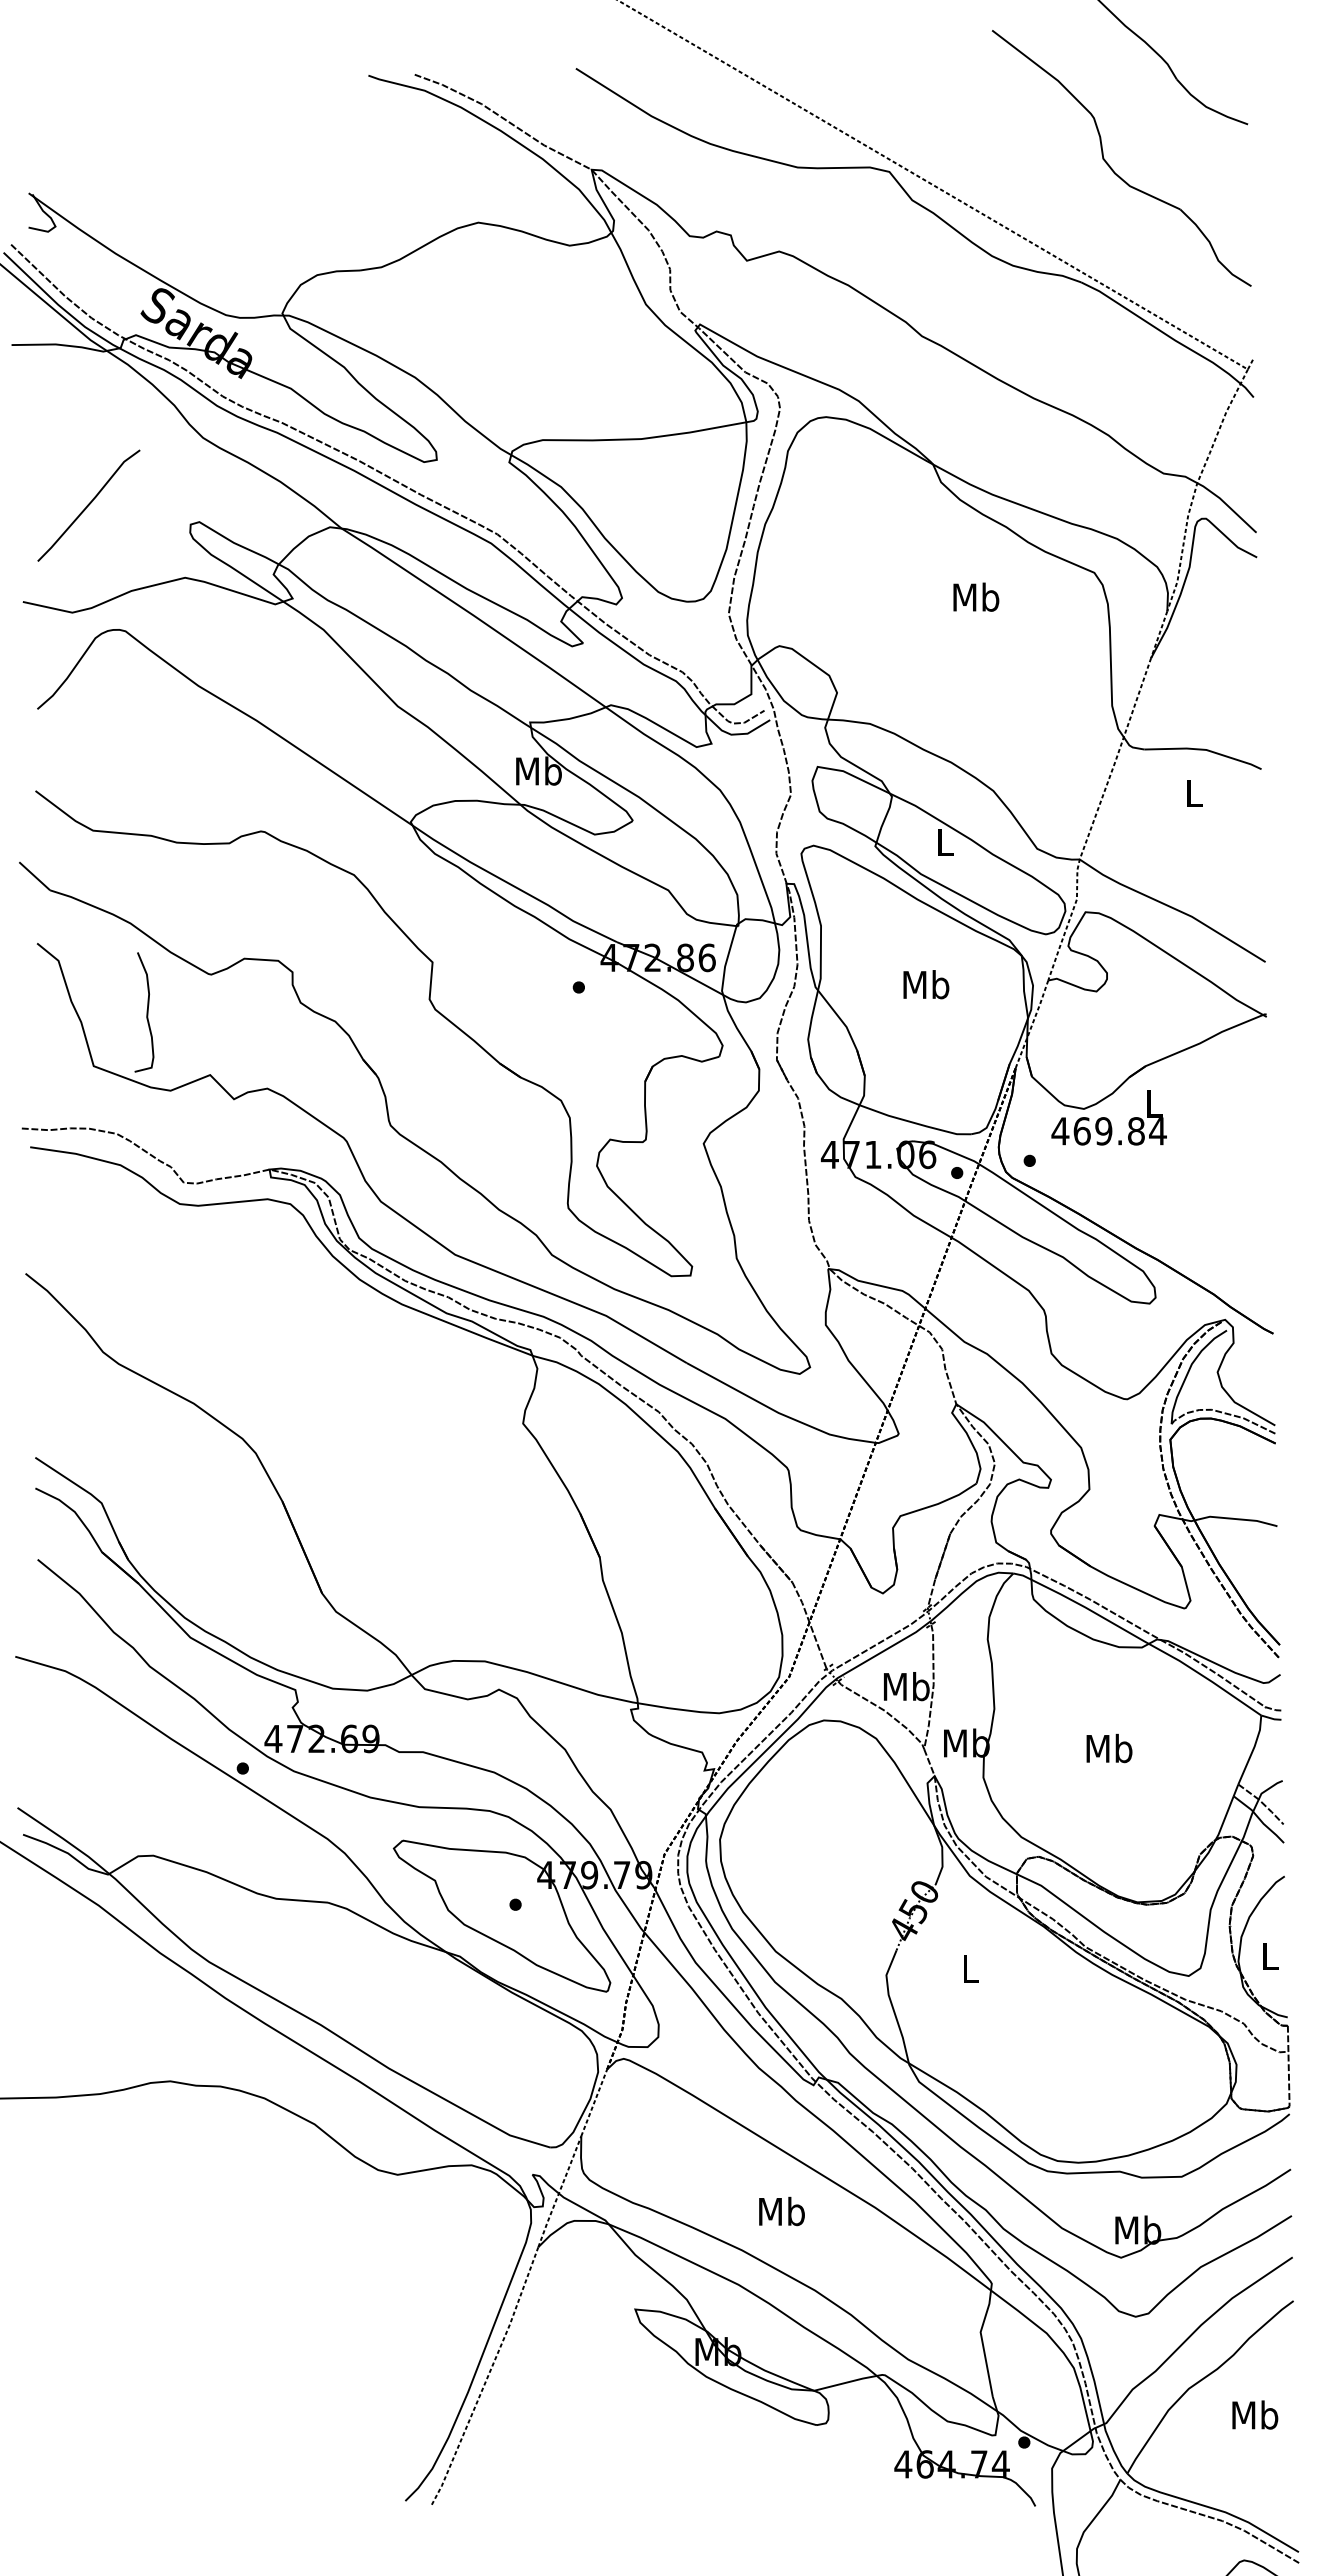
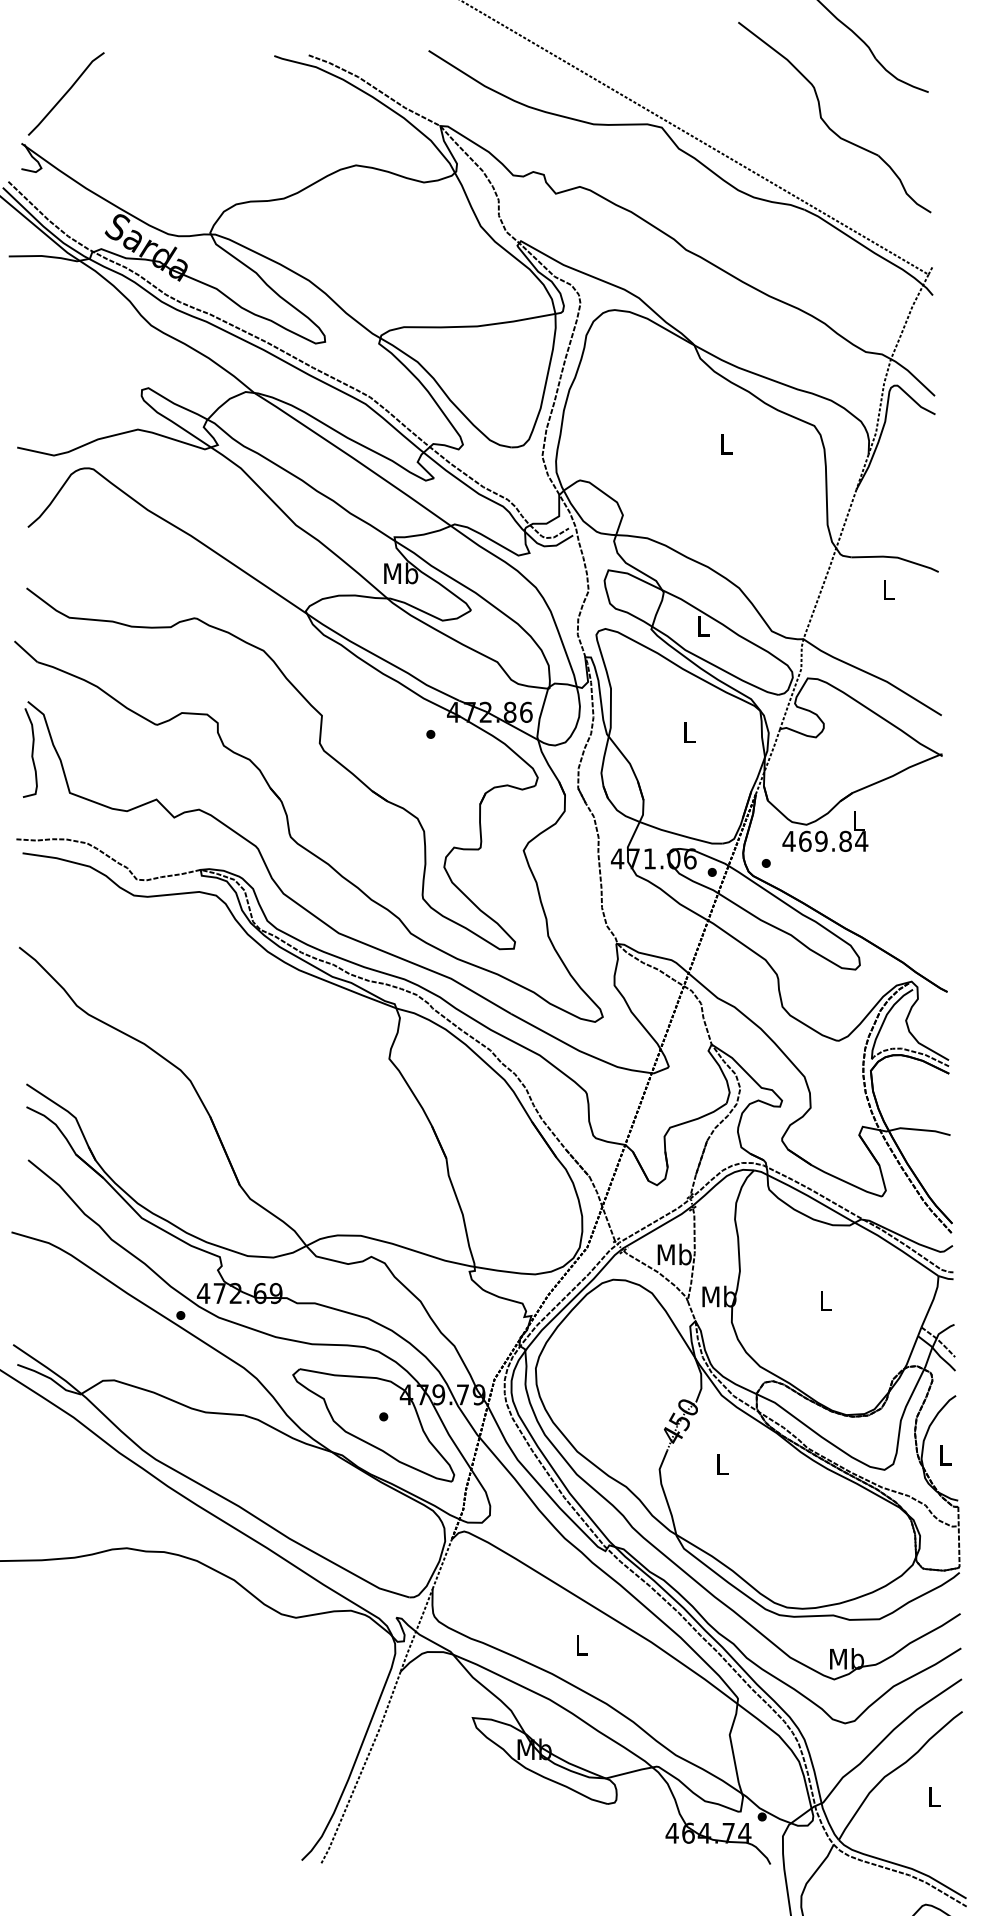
line: (88, 505) -> (65, 93), moved
text: (976, 596) -> (726, 443), Mb -> L
text: (926, 984) -> (689, 732), Mb -> L
curve: (146, 1012) -> (31, 753), moved
text: (1109, 1748) -> (825, 1300), Mb -> L
text: (781, 2211) -> (581, 1645), Mb -> L
text: (1255, 2414) -> (934, 1796), Mb -> L

